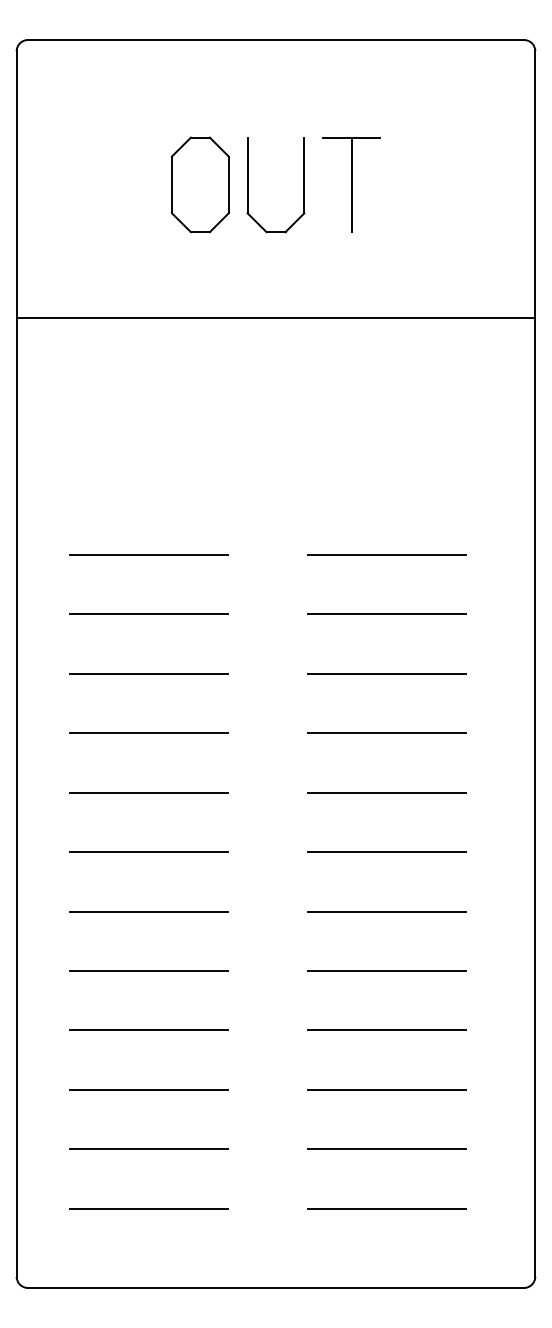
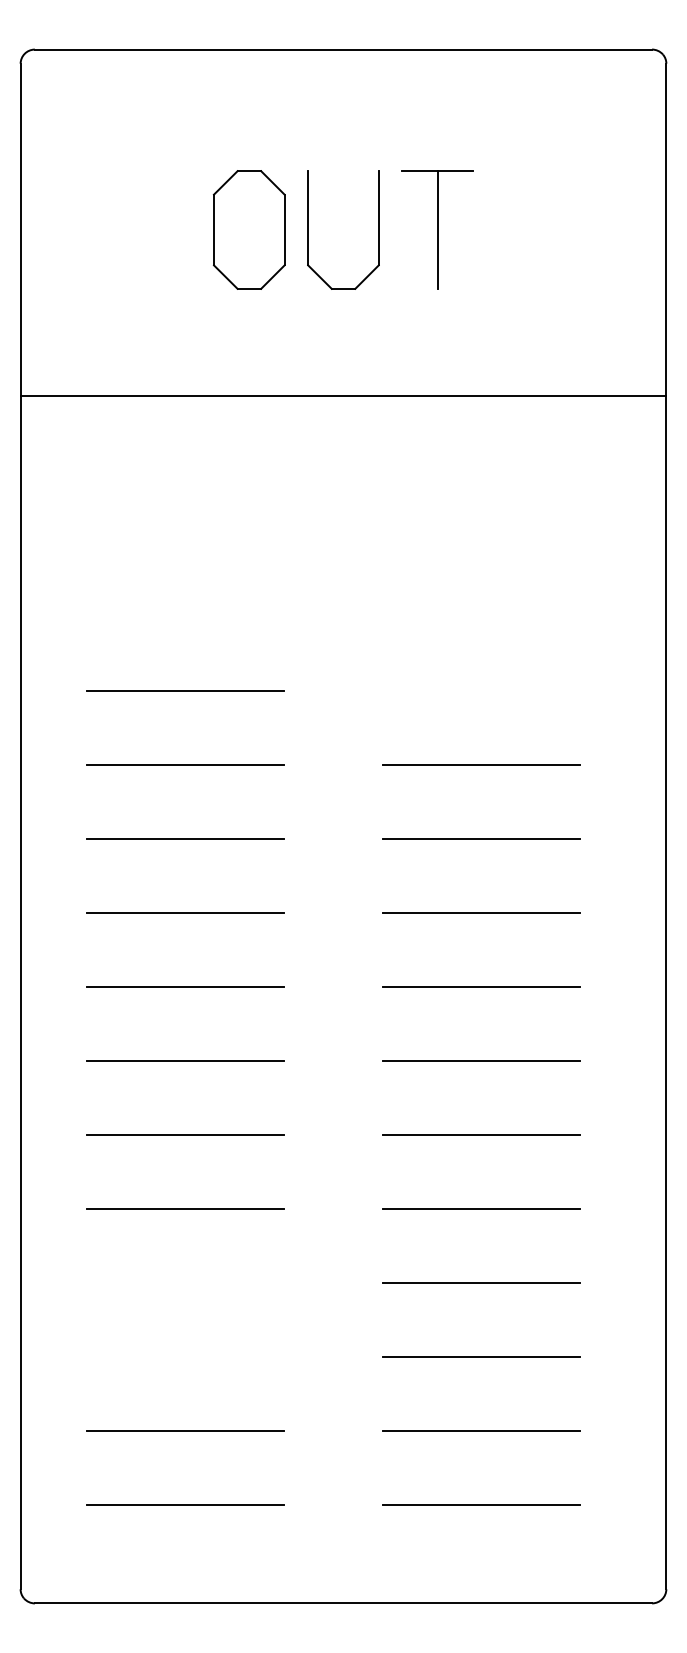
line: (386, 554) -> (481, 690), removed
line: (149, 1030) -> (185, 1282), removed
line: (149, 1089) -> (185, 1356), removed

